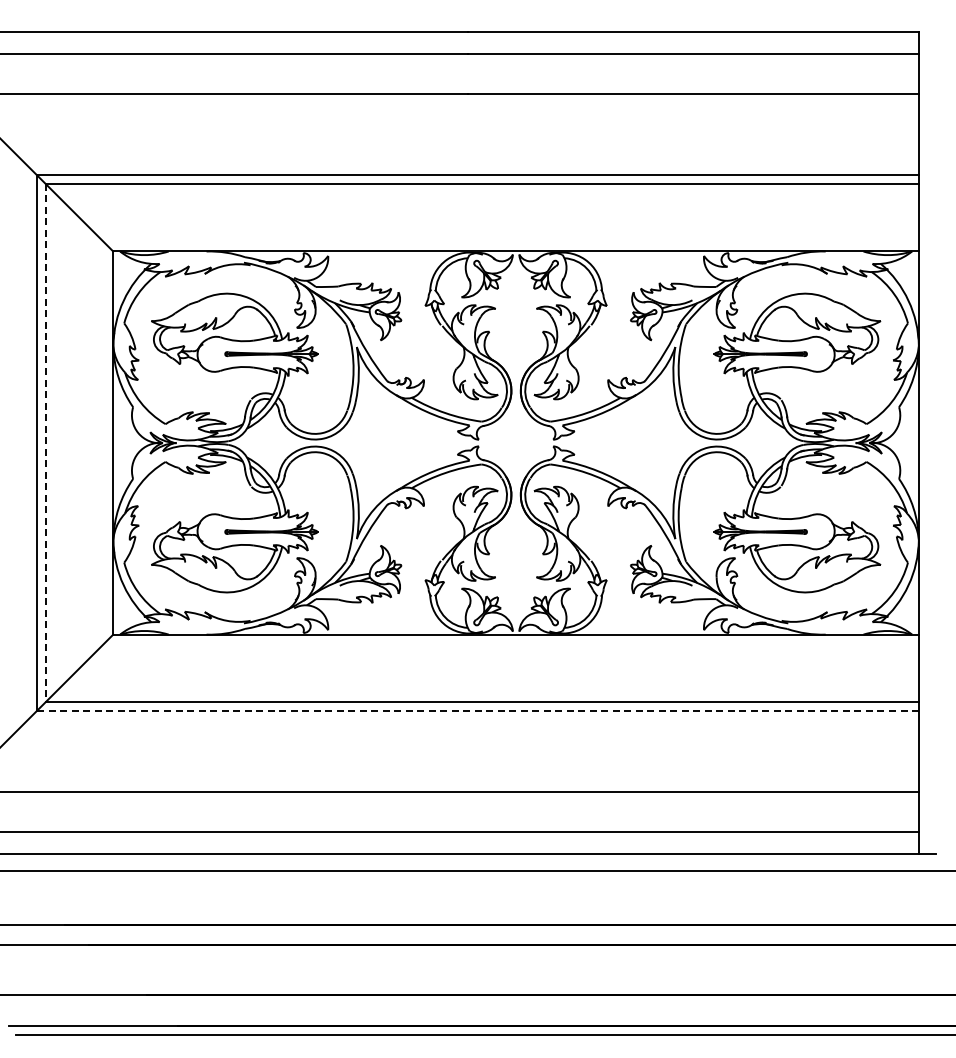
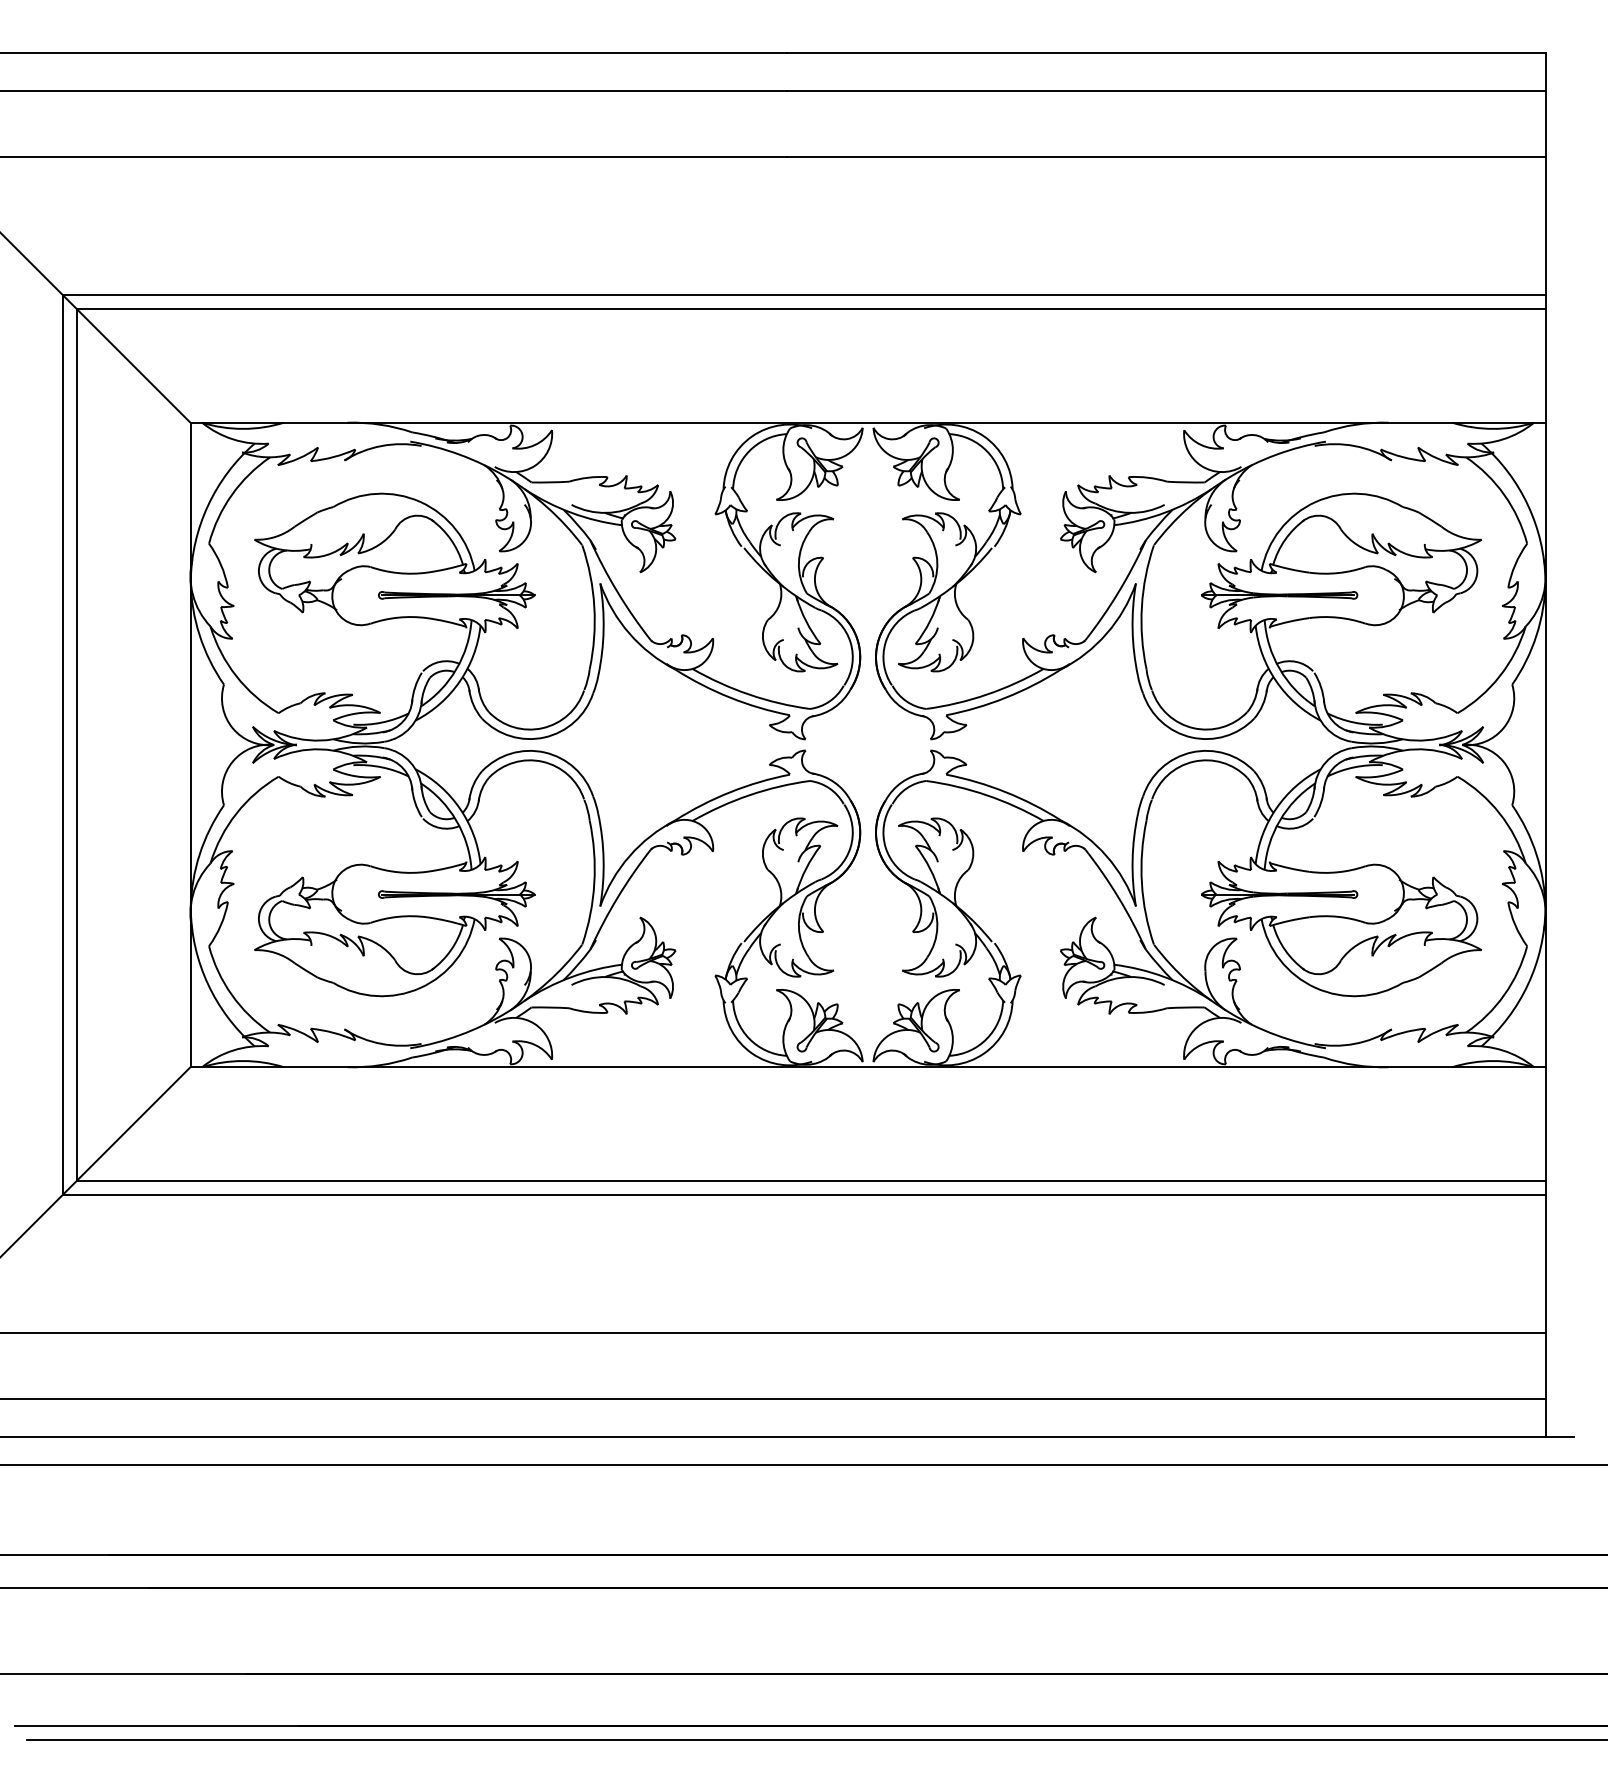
line: (45, 443) -> (76, 745), dashed -> solid
line: (478, 710) -> (804, 1194), dashed -> solid

